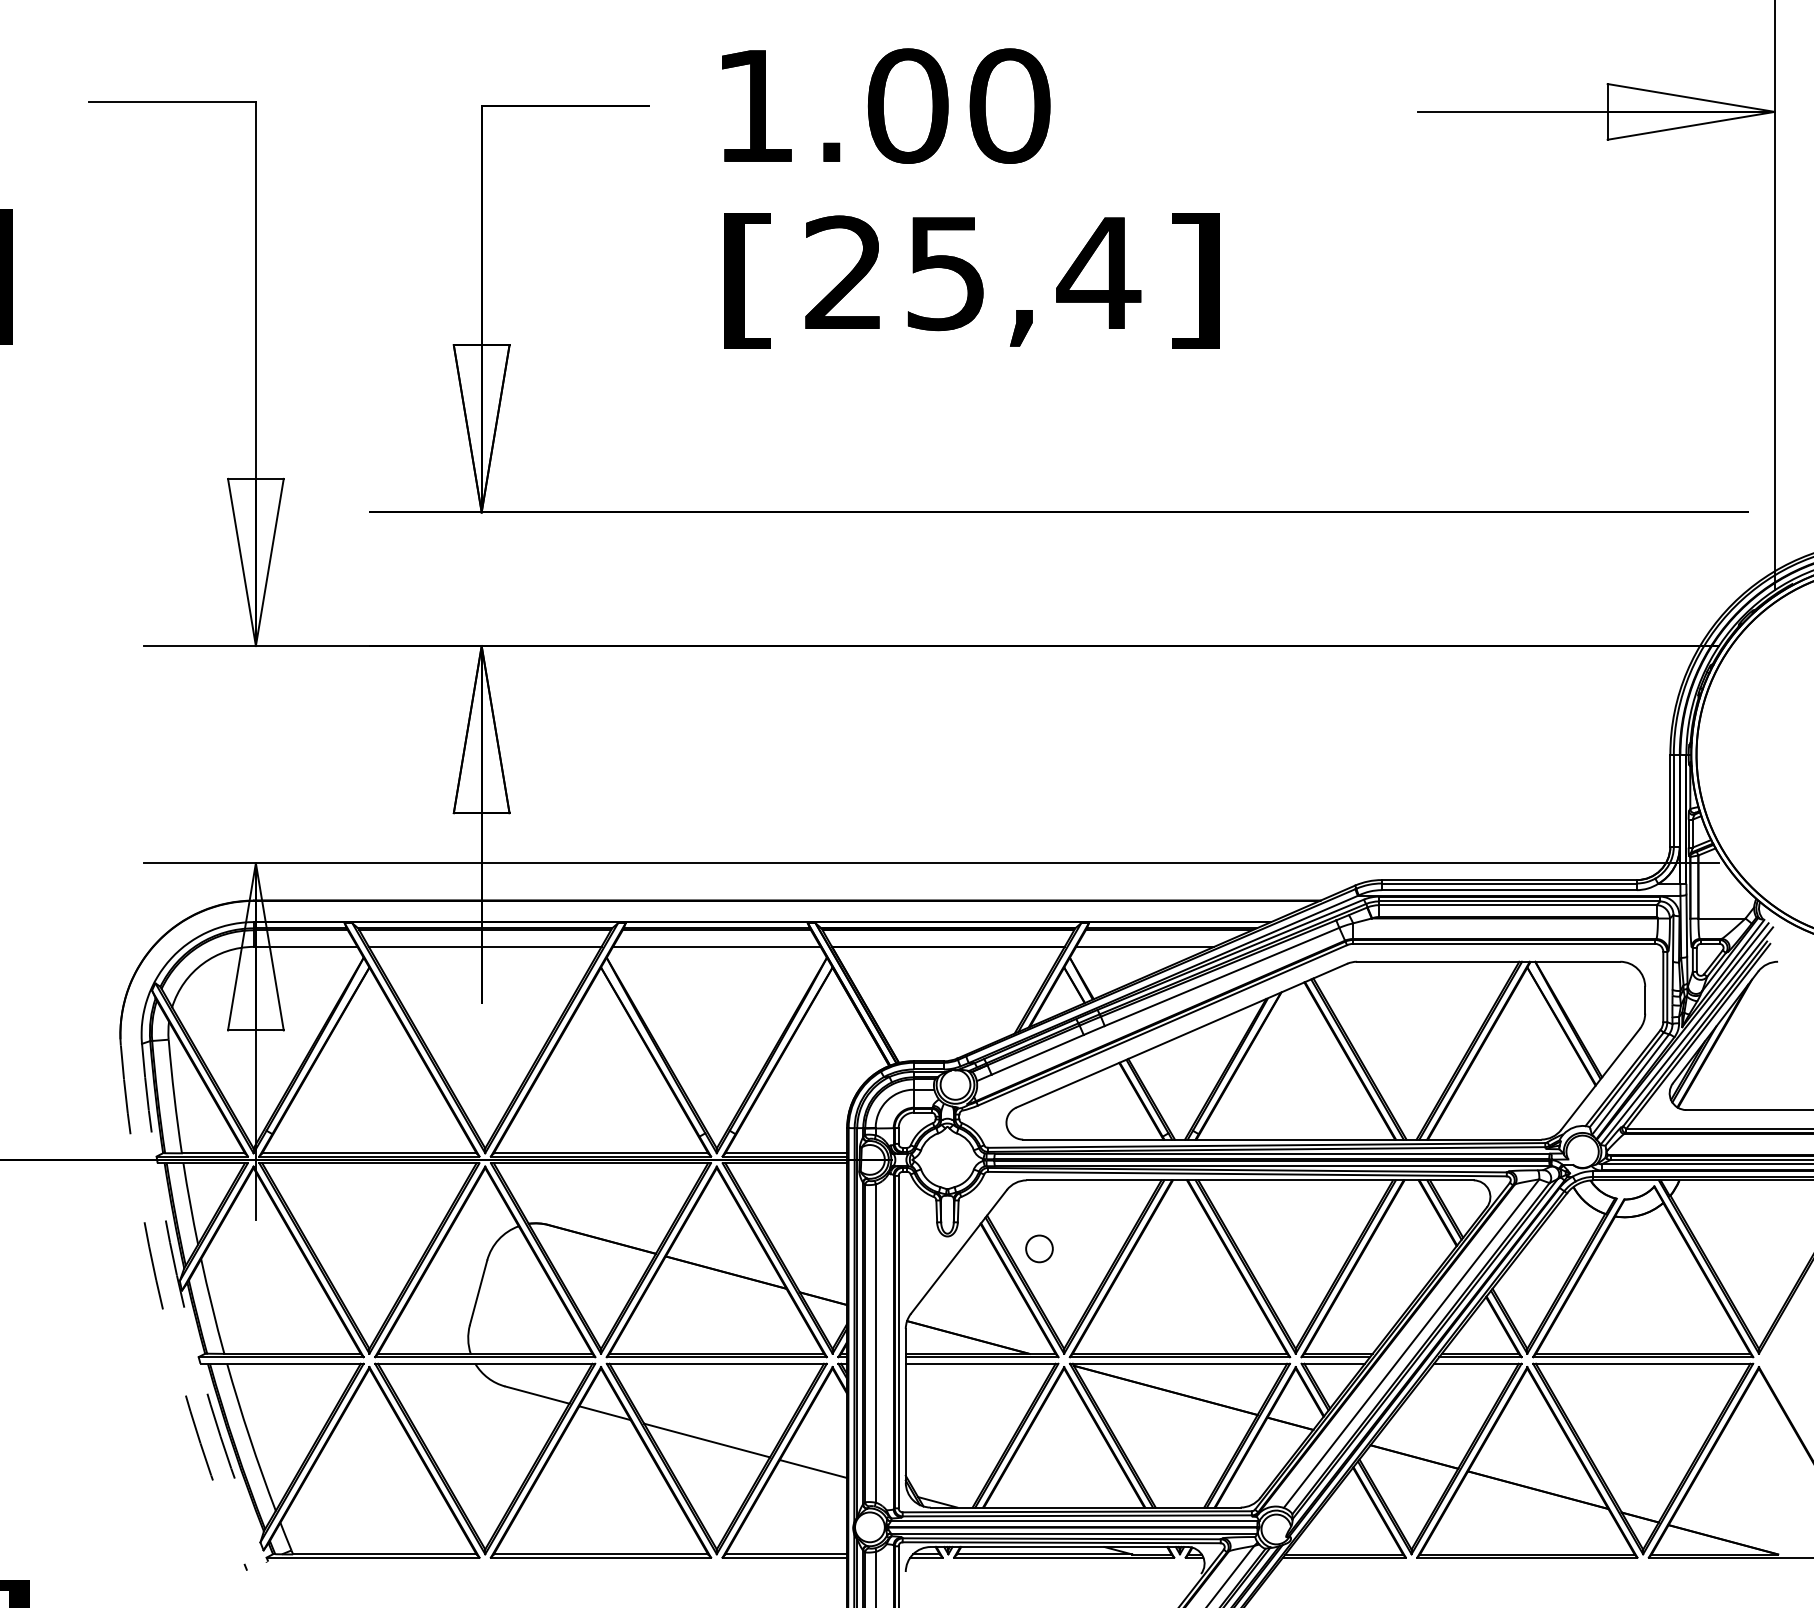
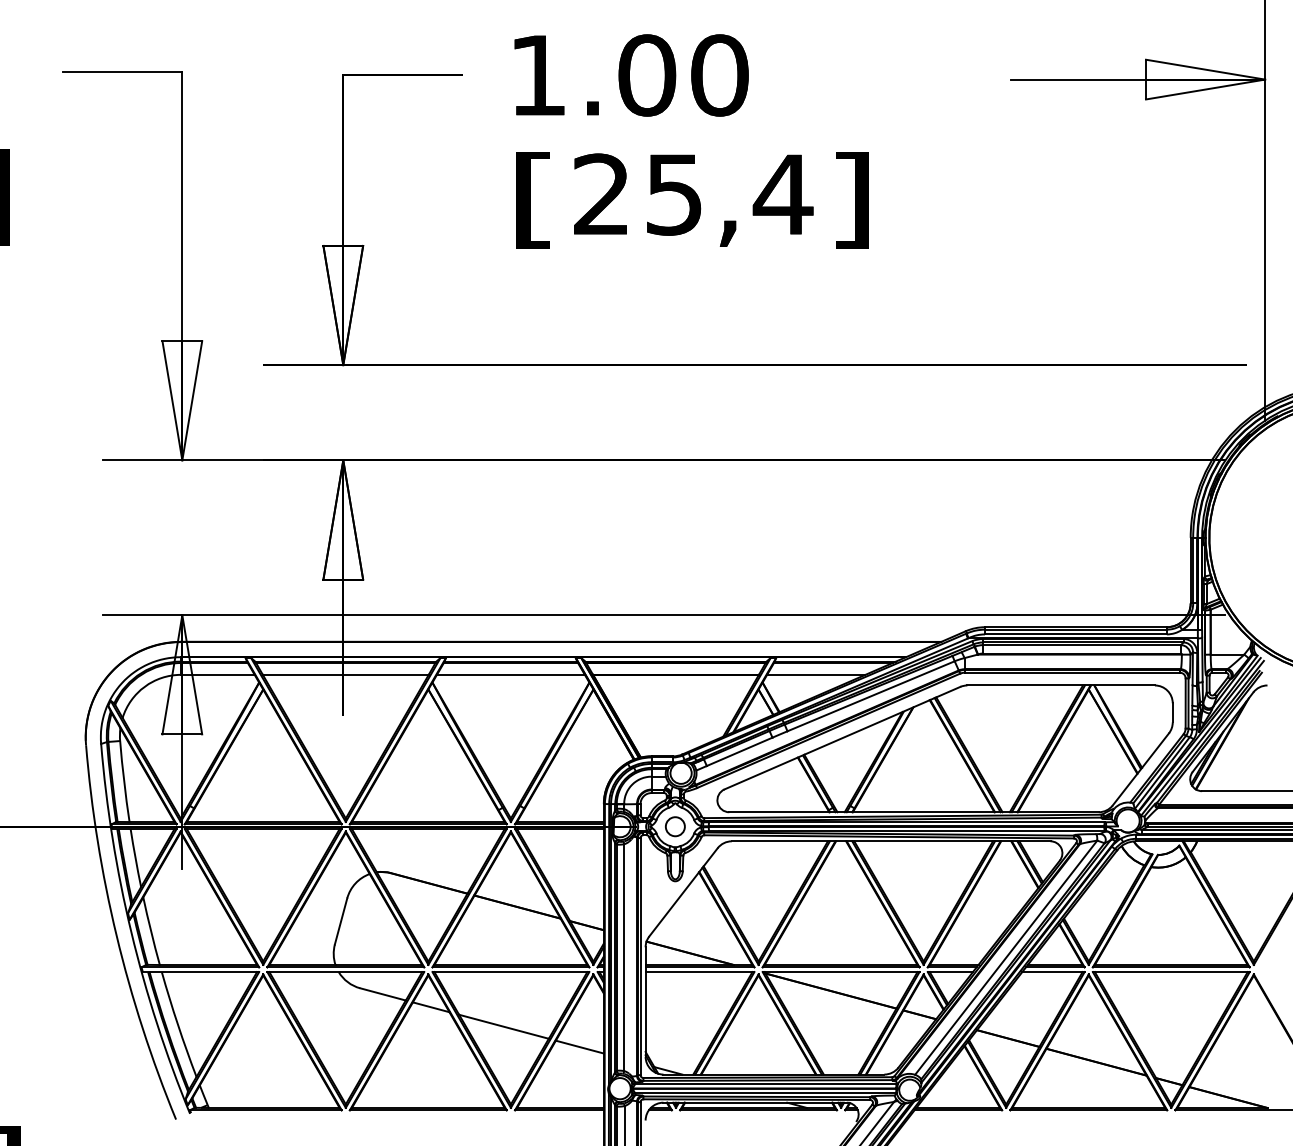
circle: (1039, 1248) -> (675, 826), moved
arc: (184, 1308) -> (131, 932), dashed -> solid
arc: (163, 1313) -> (116, 936), dashed -> solid

